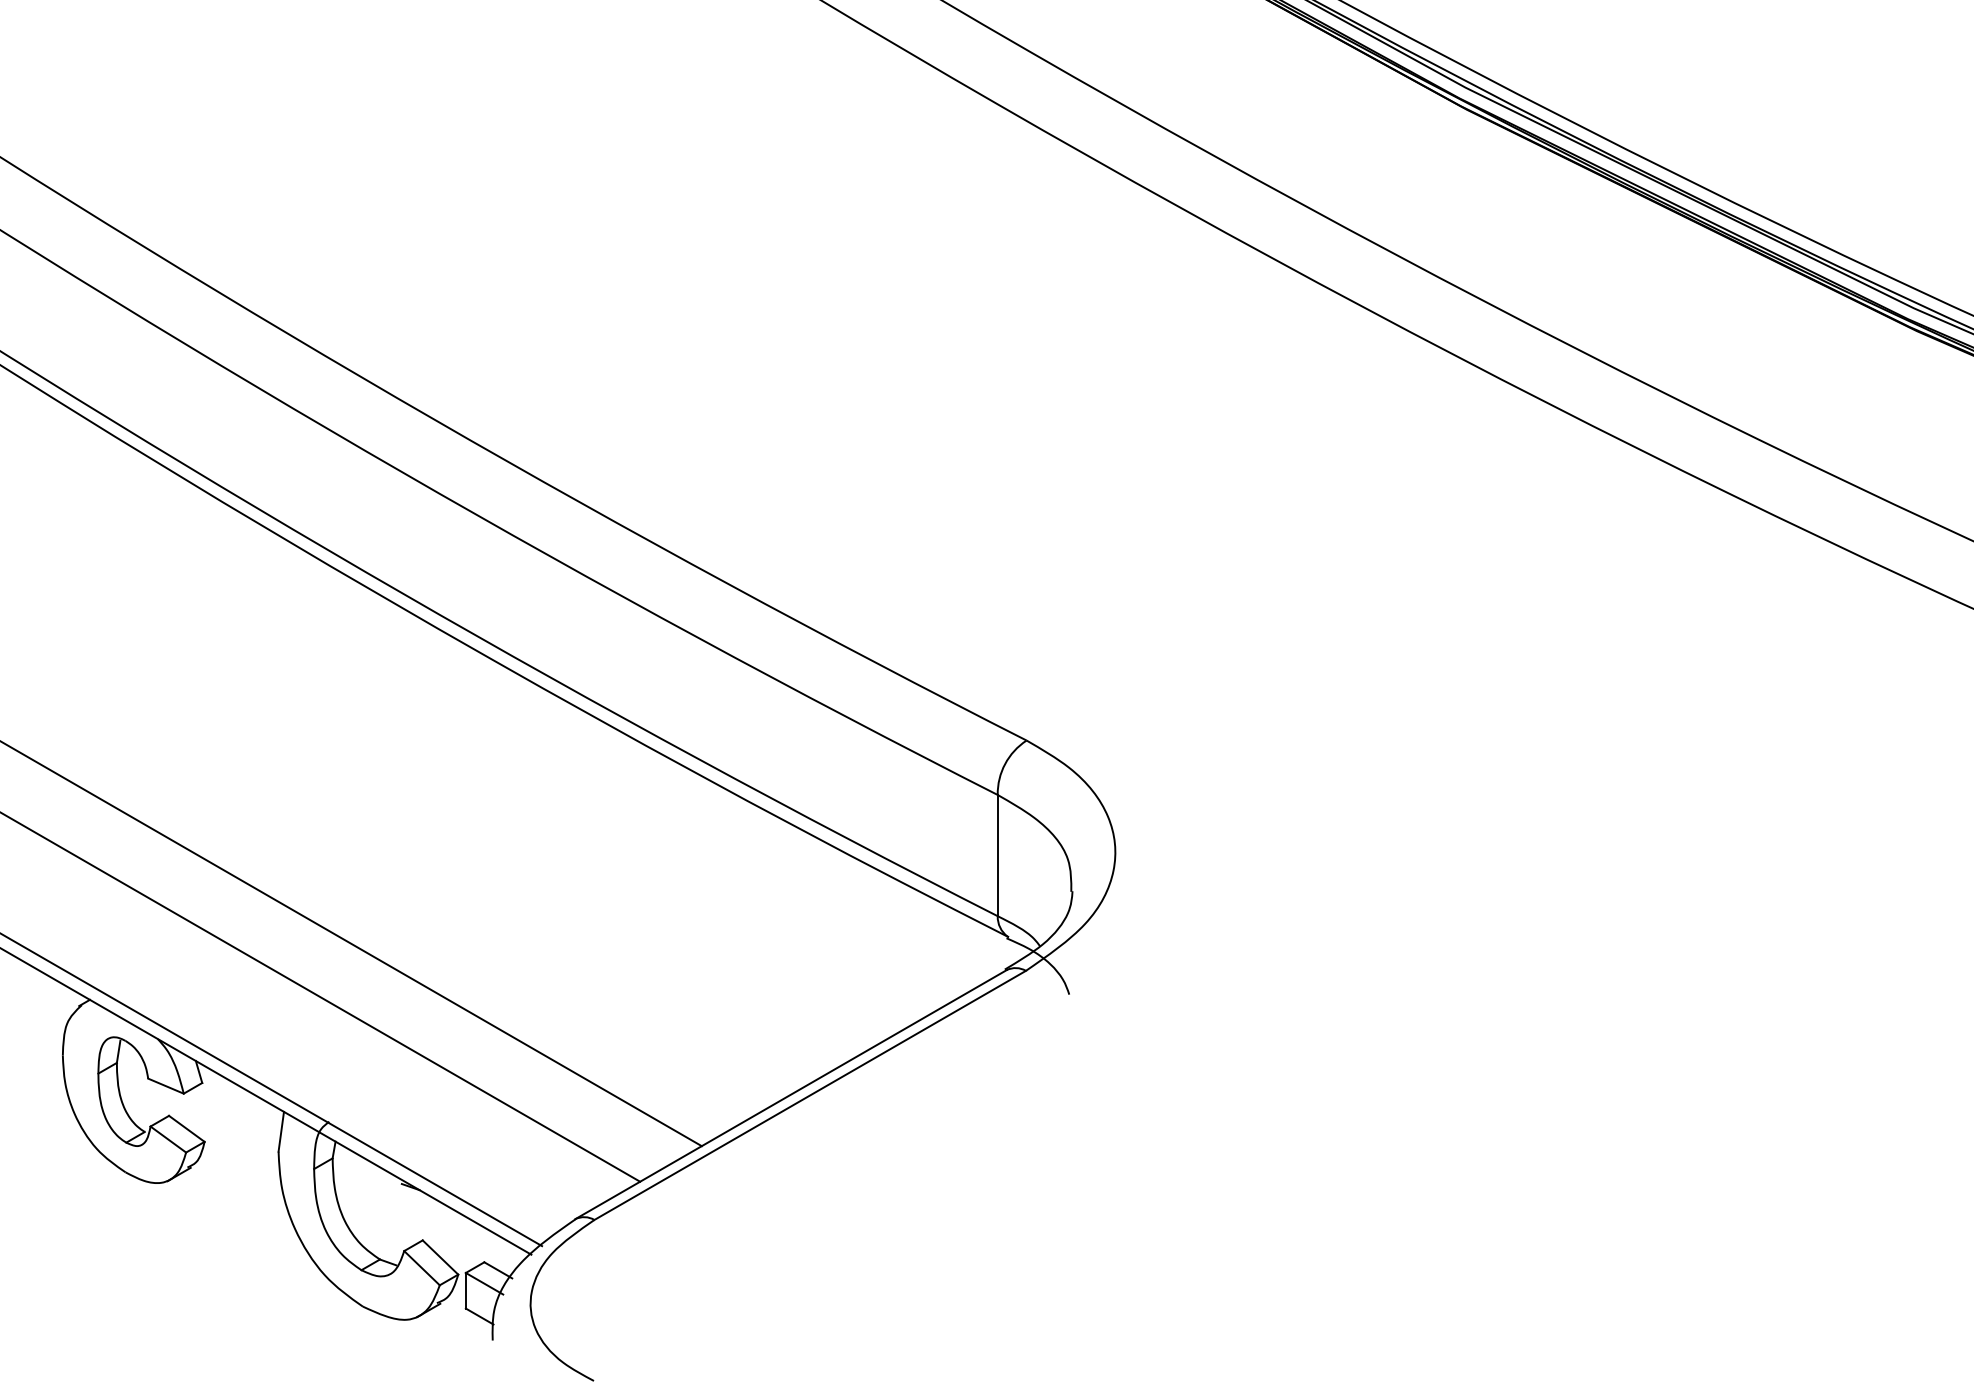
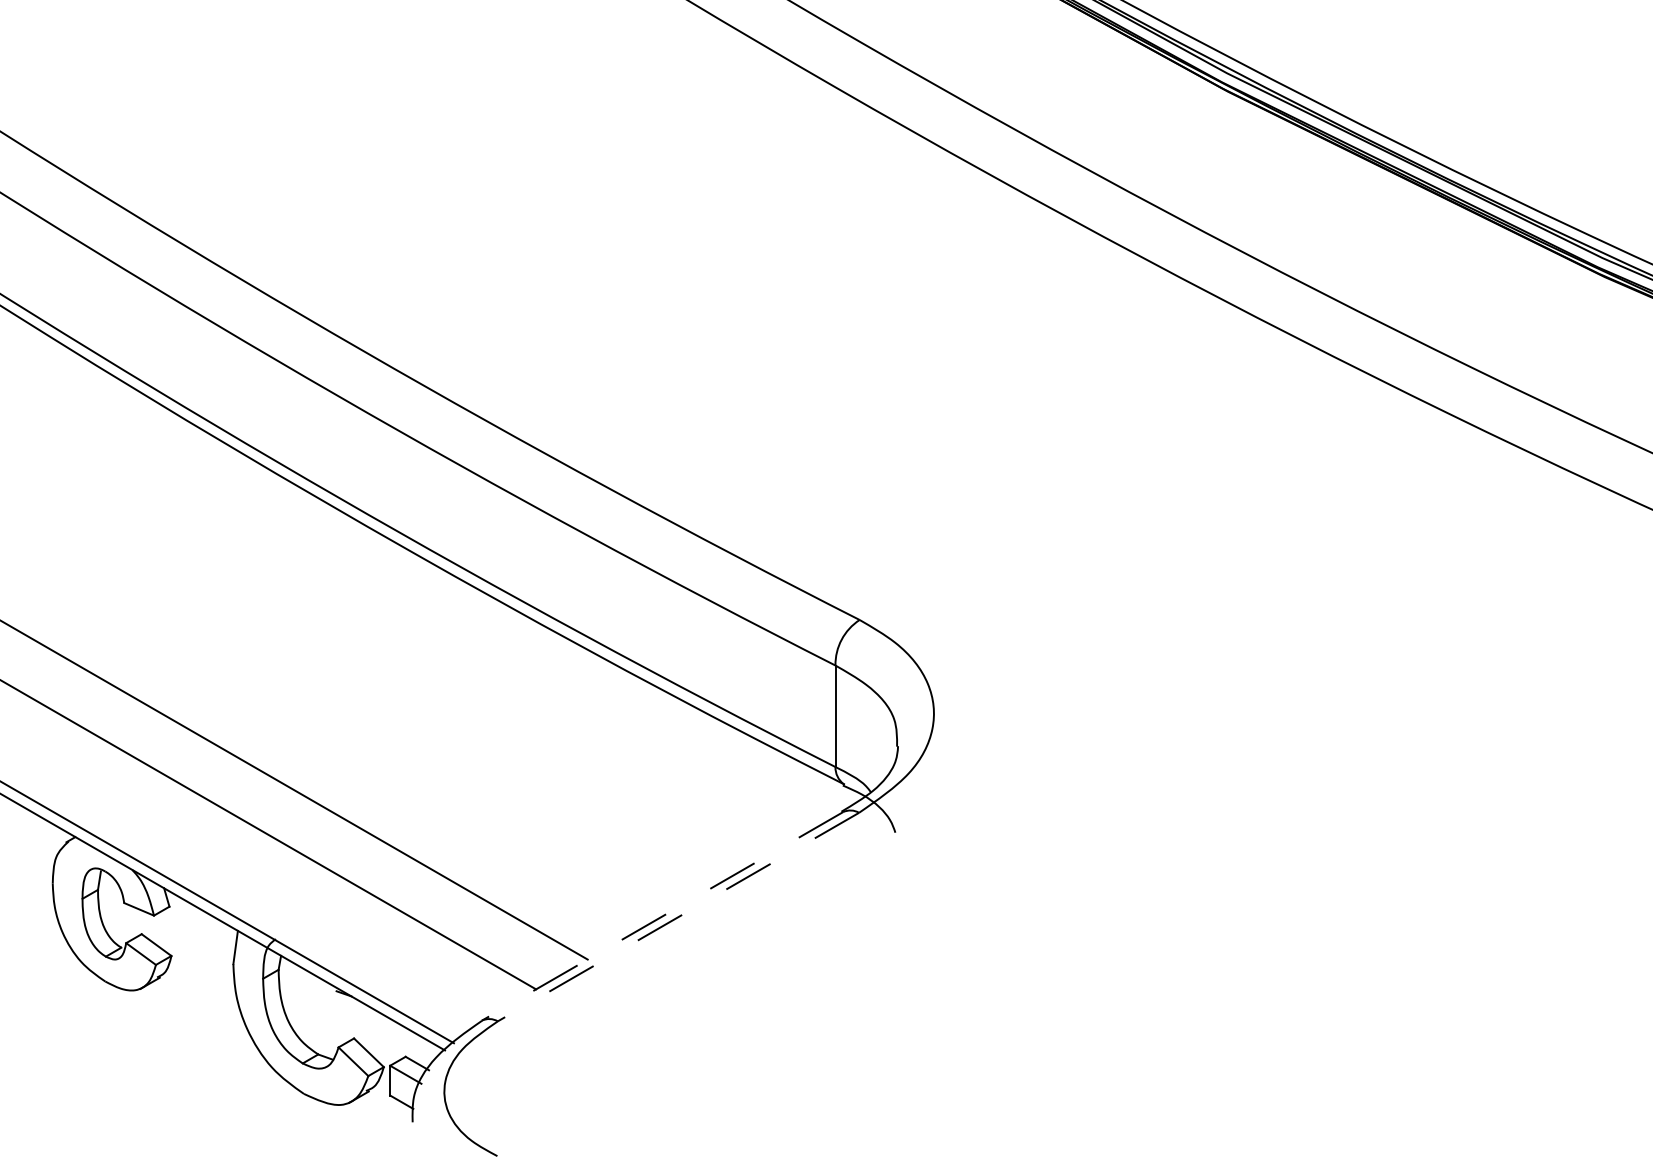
line: (791, 1094) -> (662, 916), solid -> dashed
line: (810, 1095) -> (678, 917), solid -> dashed

